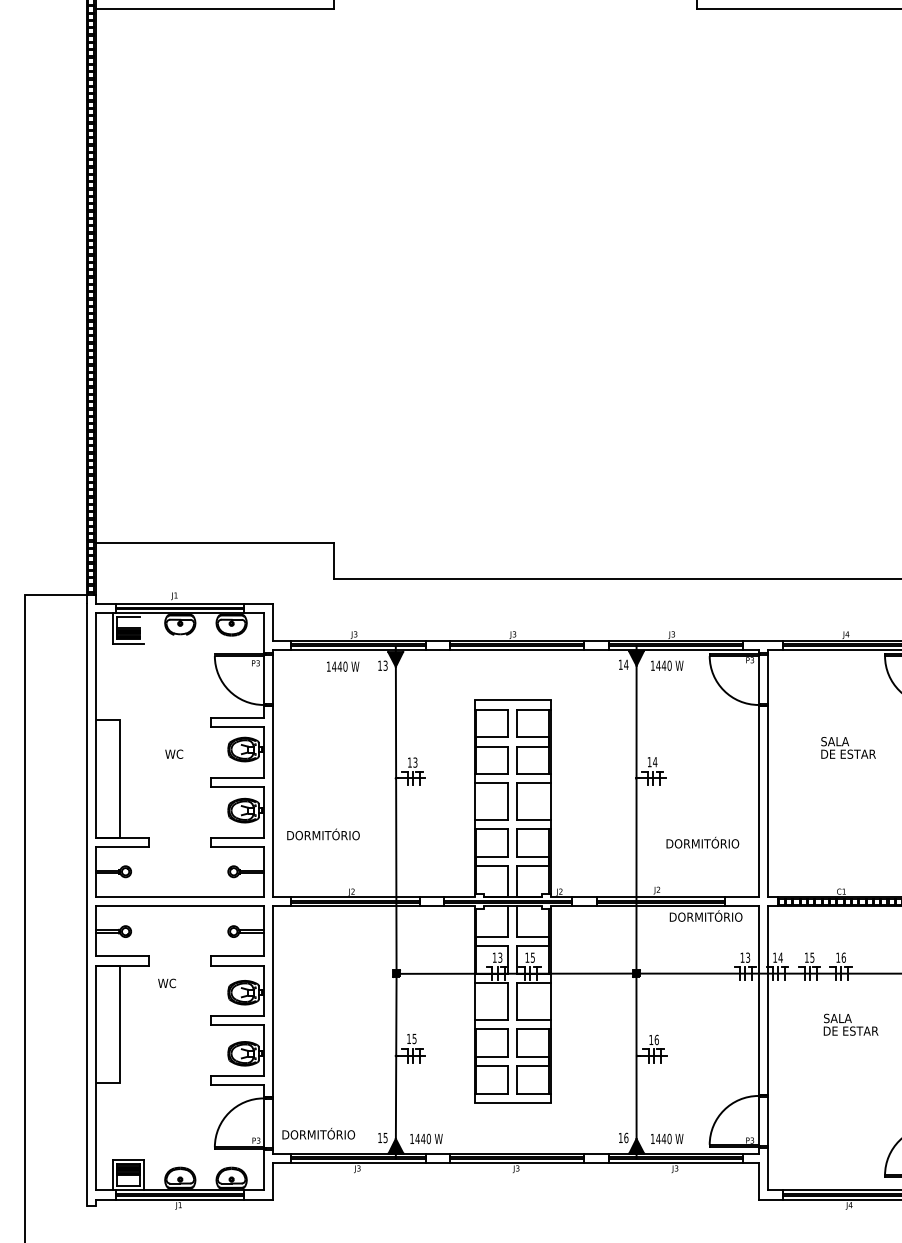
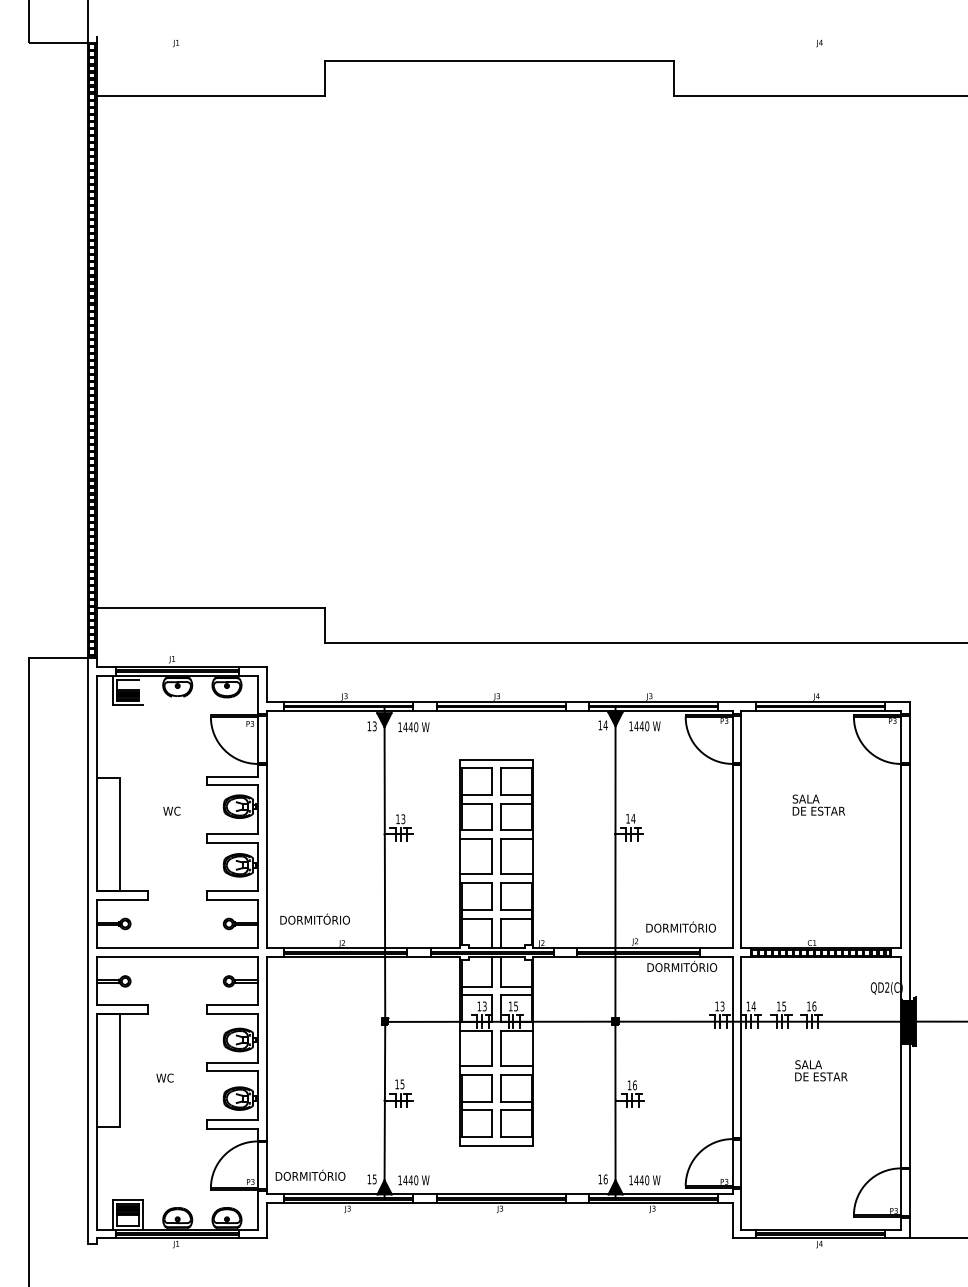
text: (342, 667) -> (413, 727), moved
text: (322, 833) -> (314, 918), moved
text: (702, 842) -> (680, 926), moved
text: (166, 982) -> (164, 1077), moved

